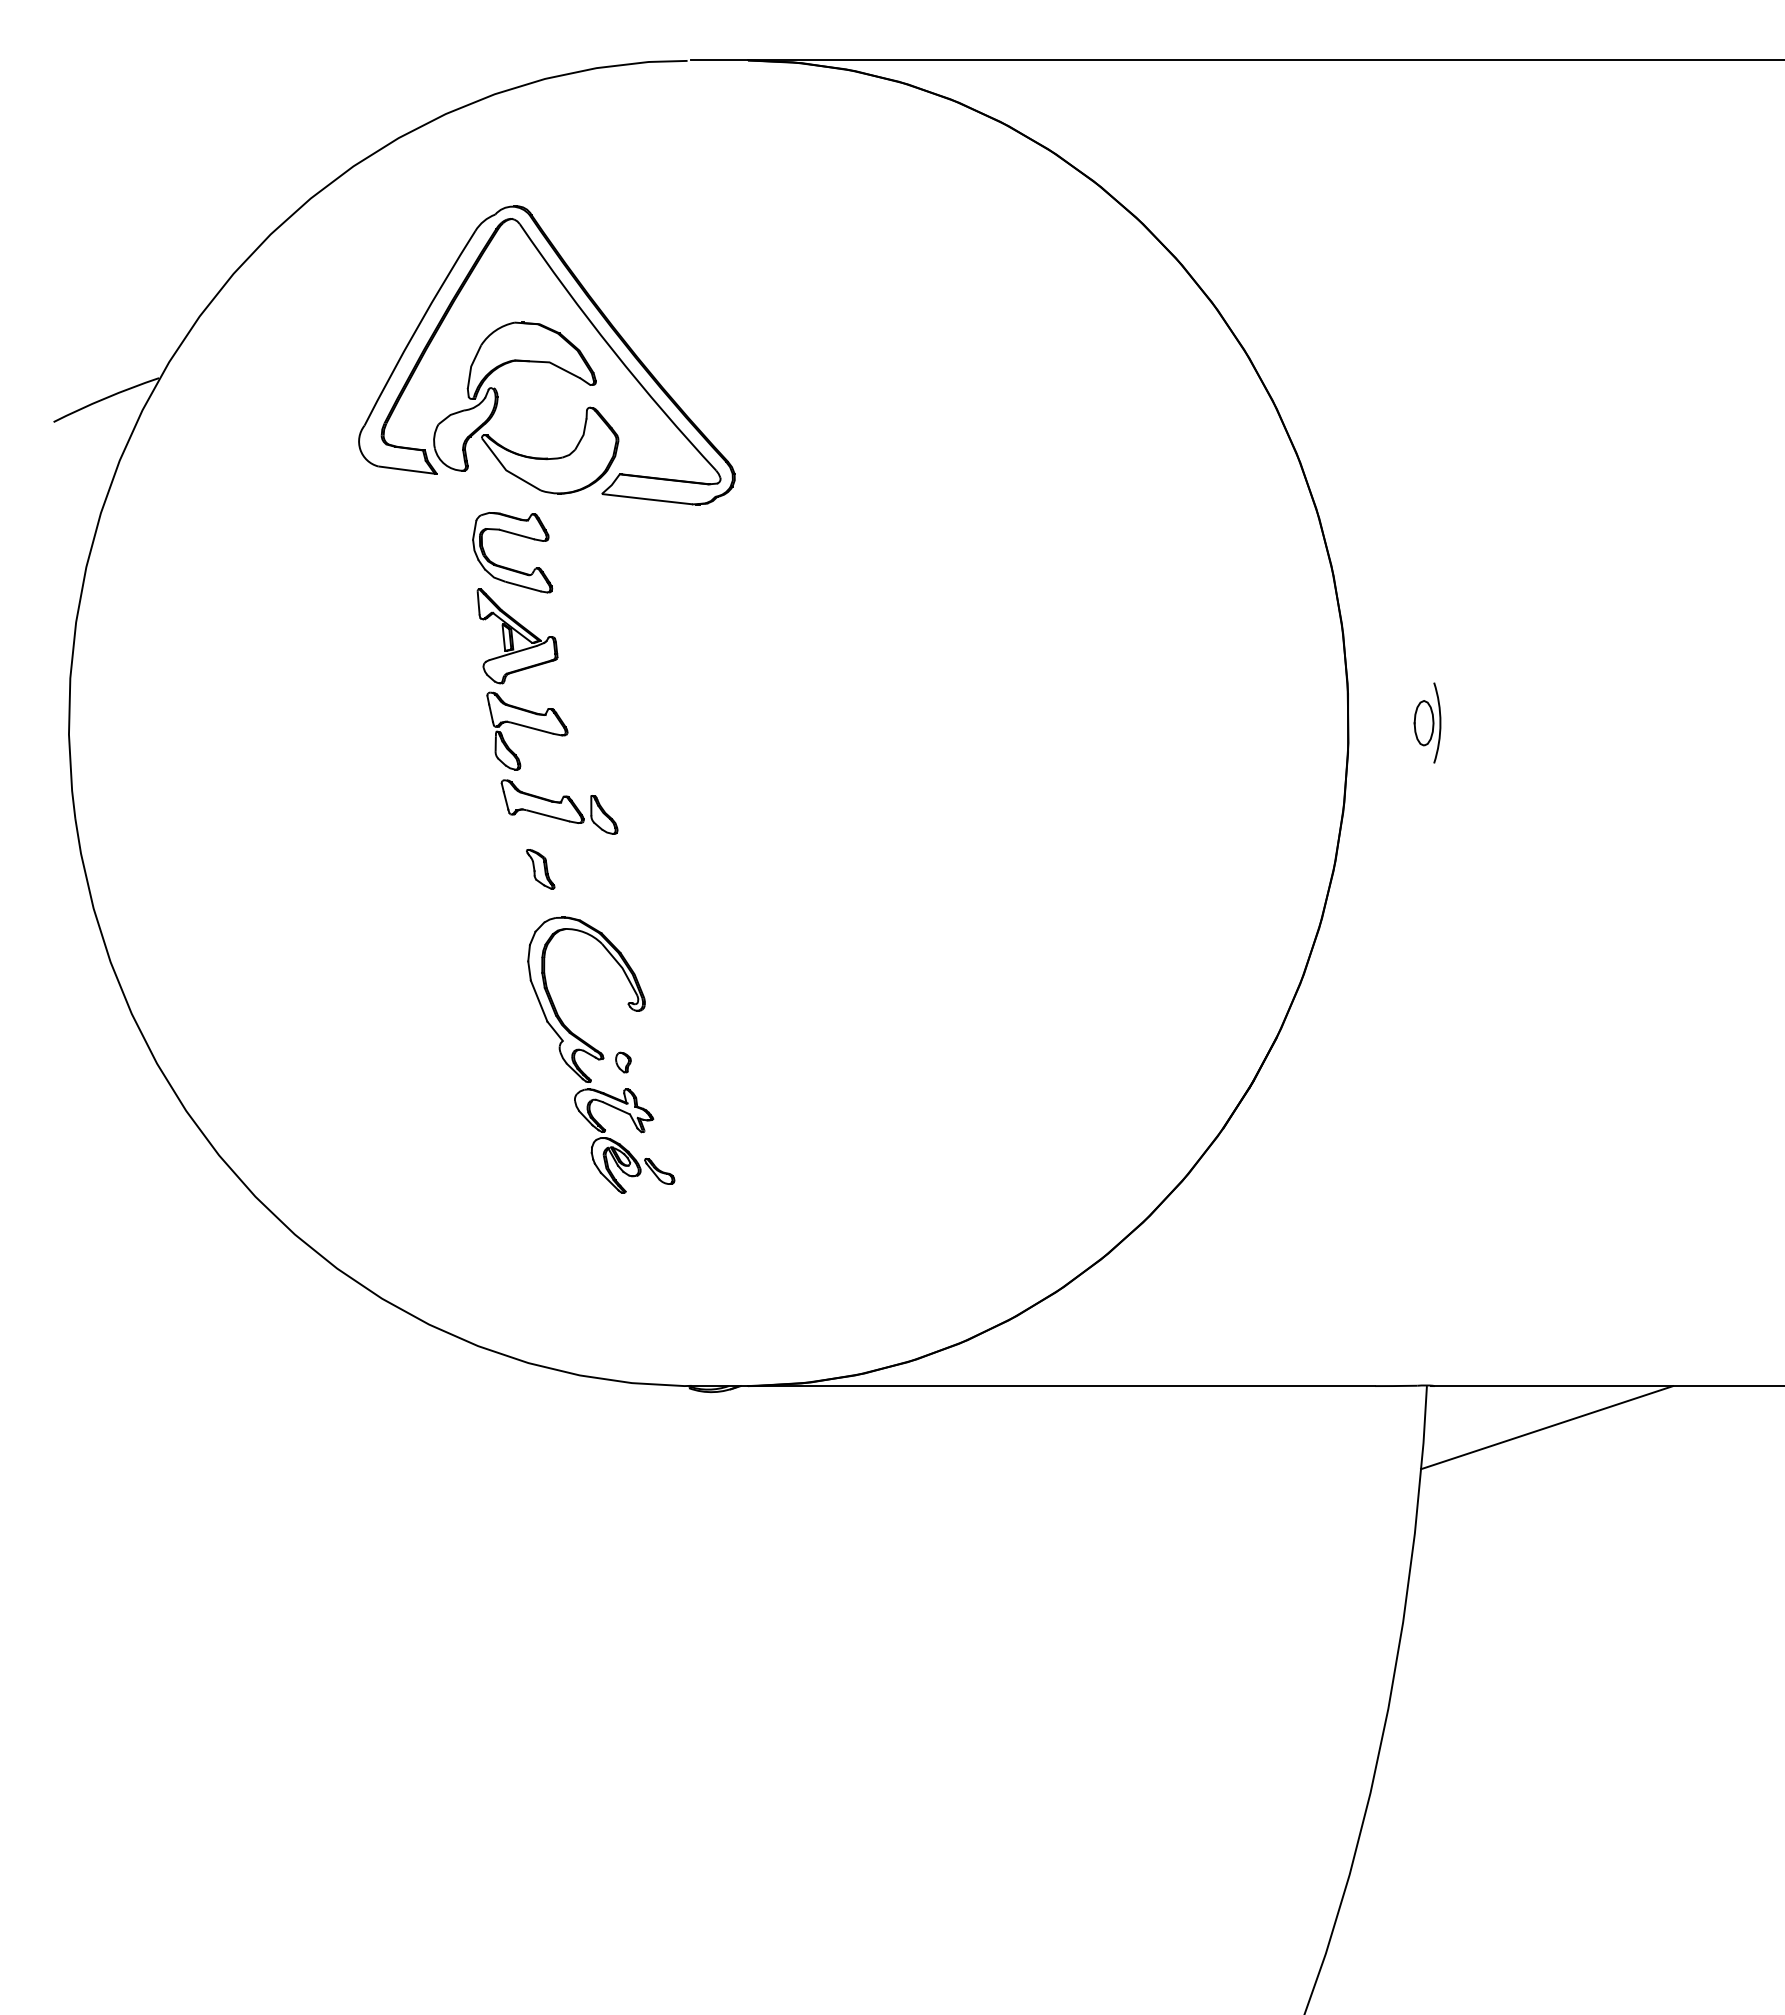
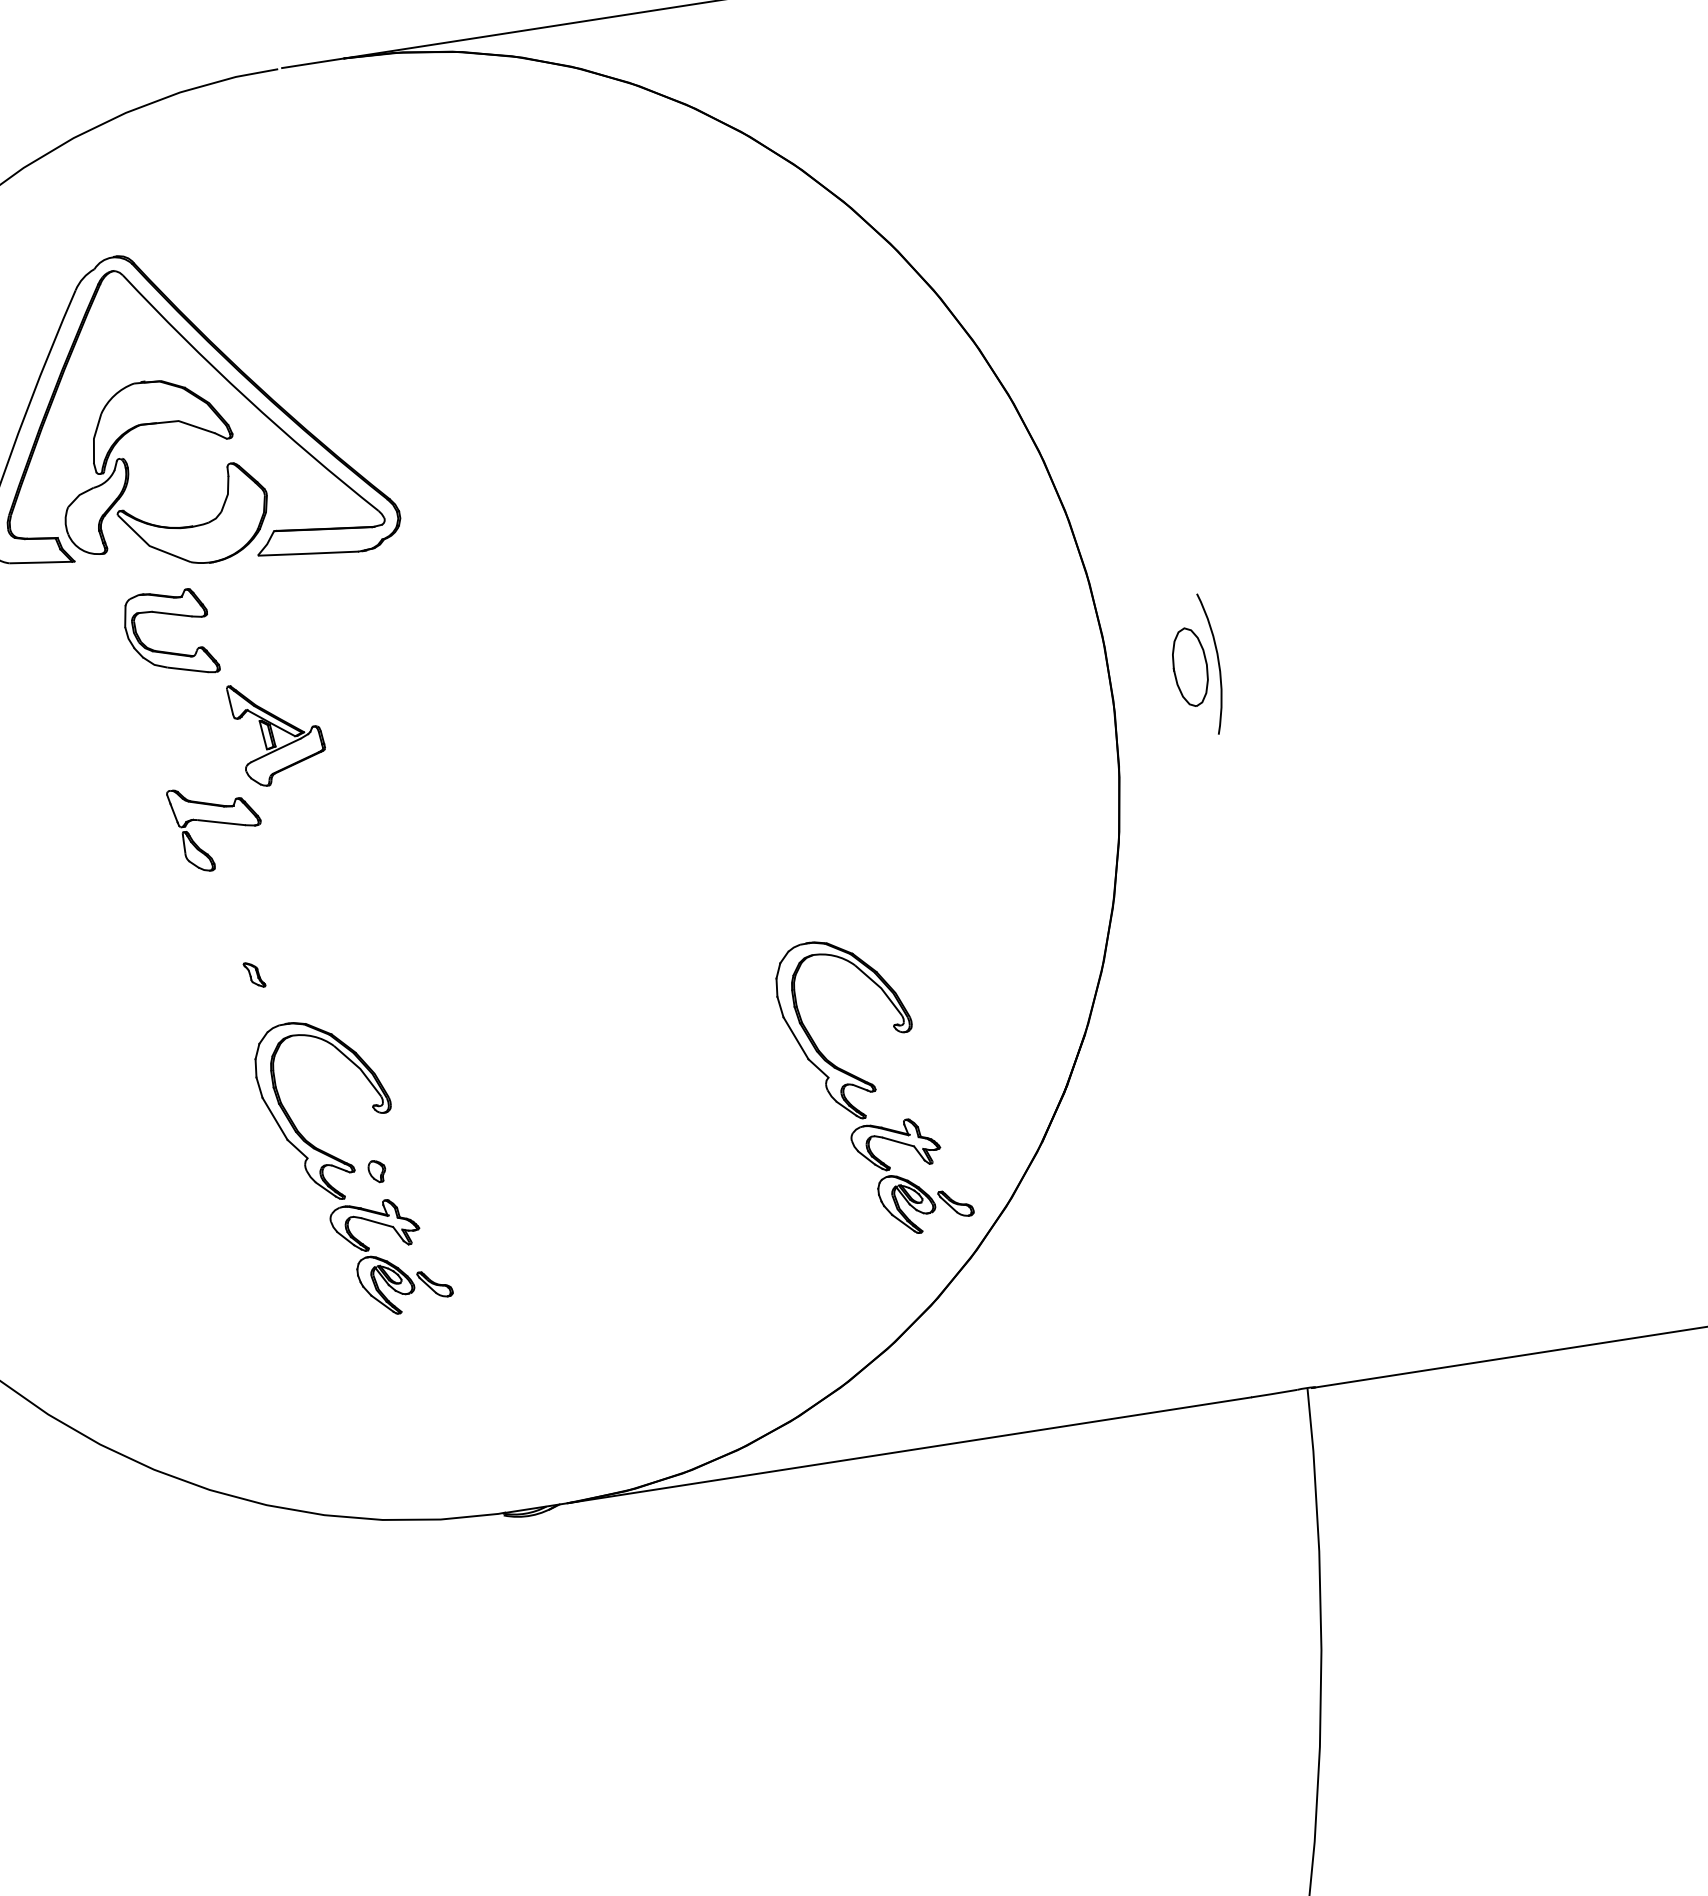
part: (517, 636) -> (277, 731), moved
part: (1427, 722) -> (1196, 665), size x1.6
part: (559, 806) -> (264, 903), removed
part: (540, 869) -> (254, 975), size x0.6
part: (1079, 1054) -> (872, 1085), added
line: (1547, 1427) -> (1445, 1413), removed

